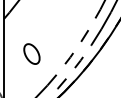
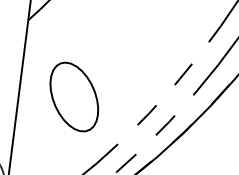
part: (31, 53) -> (73, 95), size x1.67

